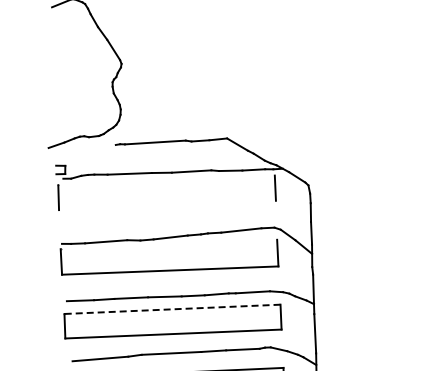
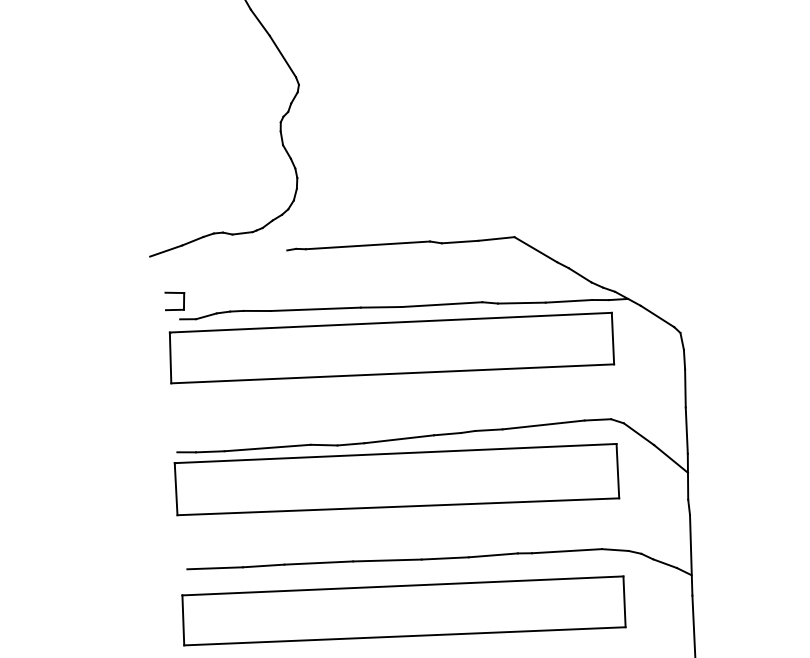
line: (166, 180) -> (390, 322), added
line: (167, 205) -> (392, 373), added
line: (168, 244) -> (394, 453), added
line: (172, 309) -> (402, 586), dashed -> solid

